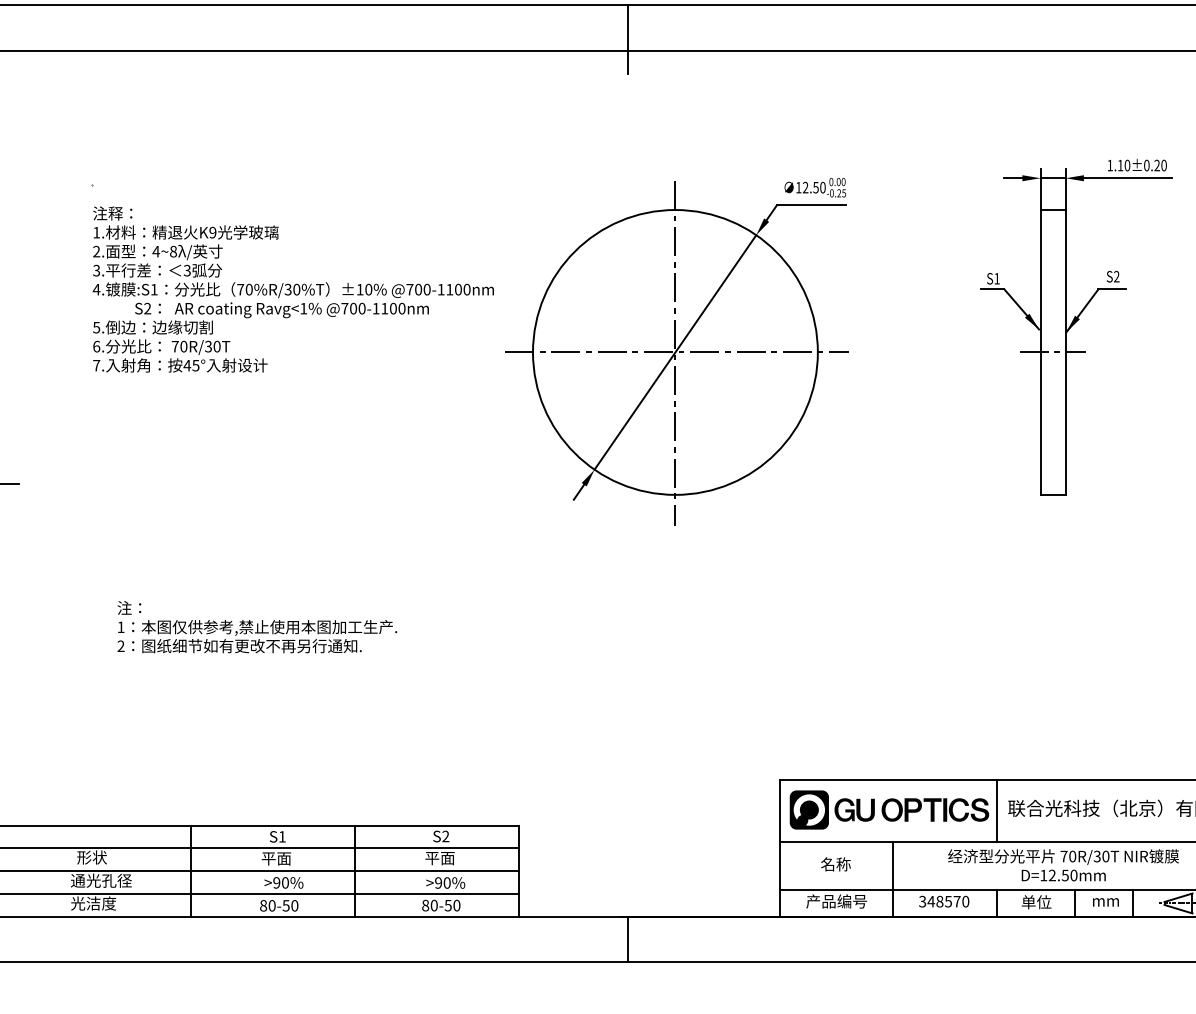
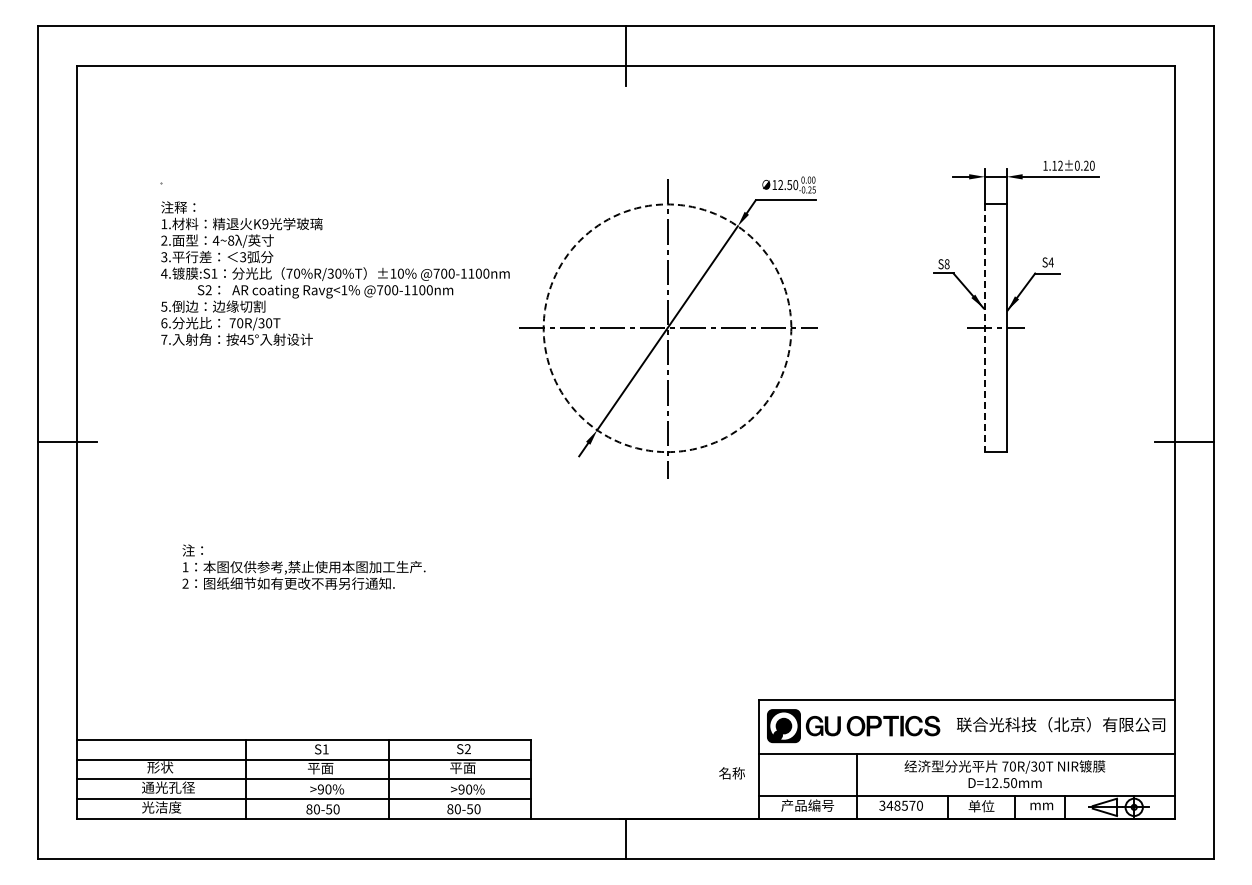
text: (1127, 165) -> (1060, 165), 1.10±0.20 -> 1.12±0.20
text: (1115, 276) -> (1050, 262), S2 -> S4
text: (996, 279) -> (946, 264), S1 -> S8
circle: (675, 352) -> (667, 328), solid -> dashed
line: (1041, 352) -> (985, 328), solid -> dashed
line: (997, 810) -> (947, 726), removed
text: (835, 864) -> (731, 773), moved

